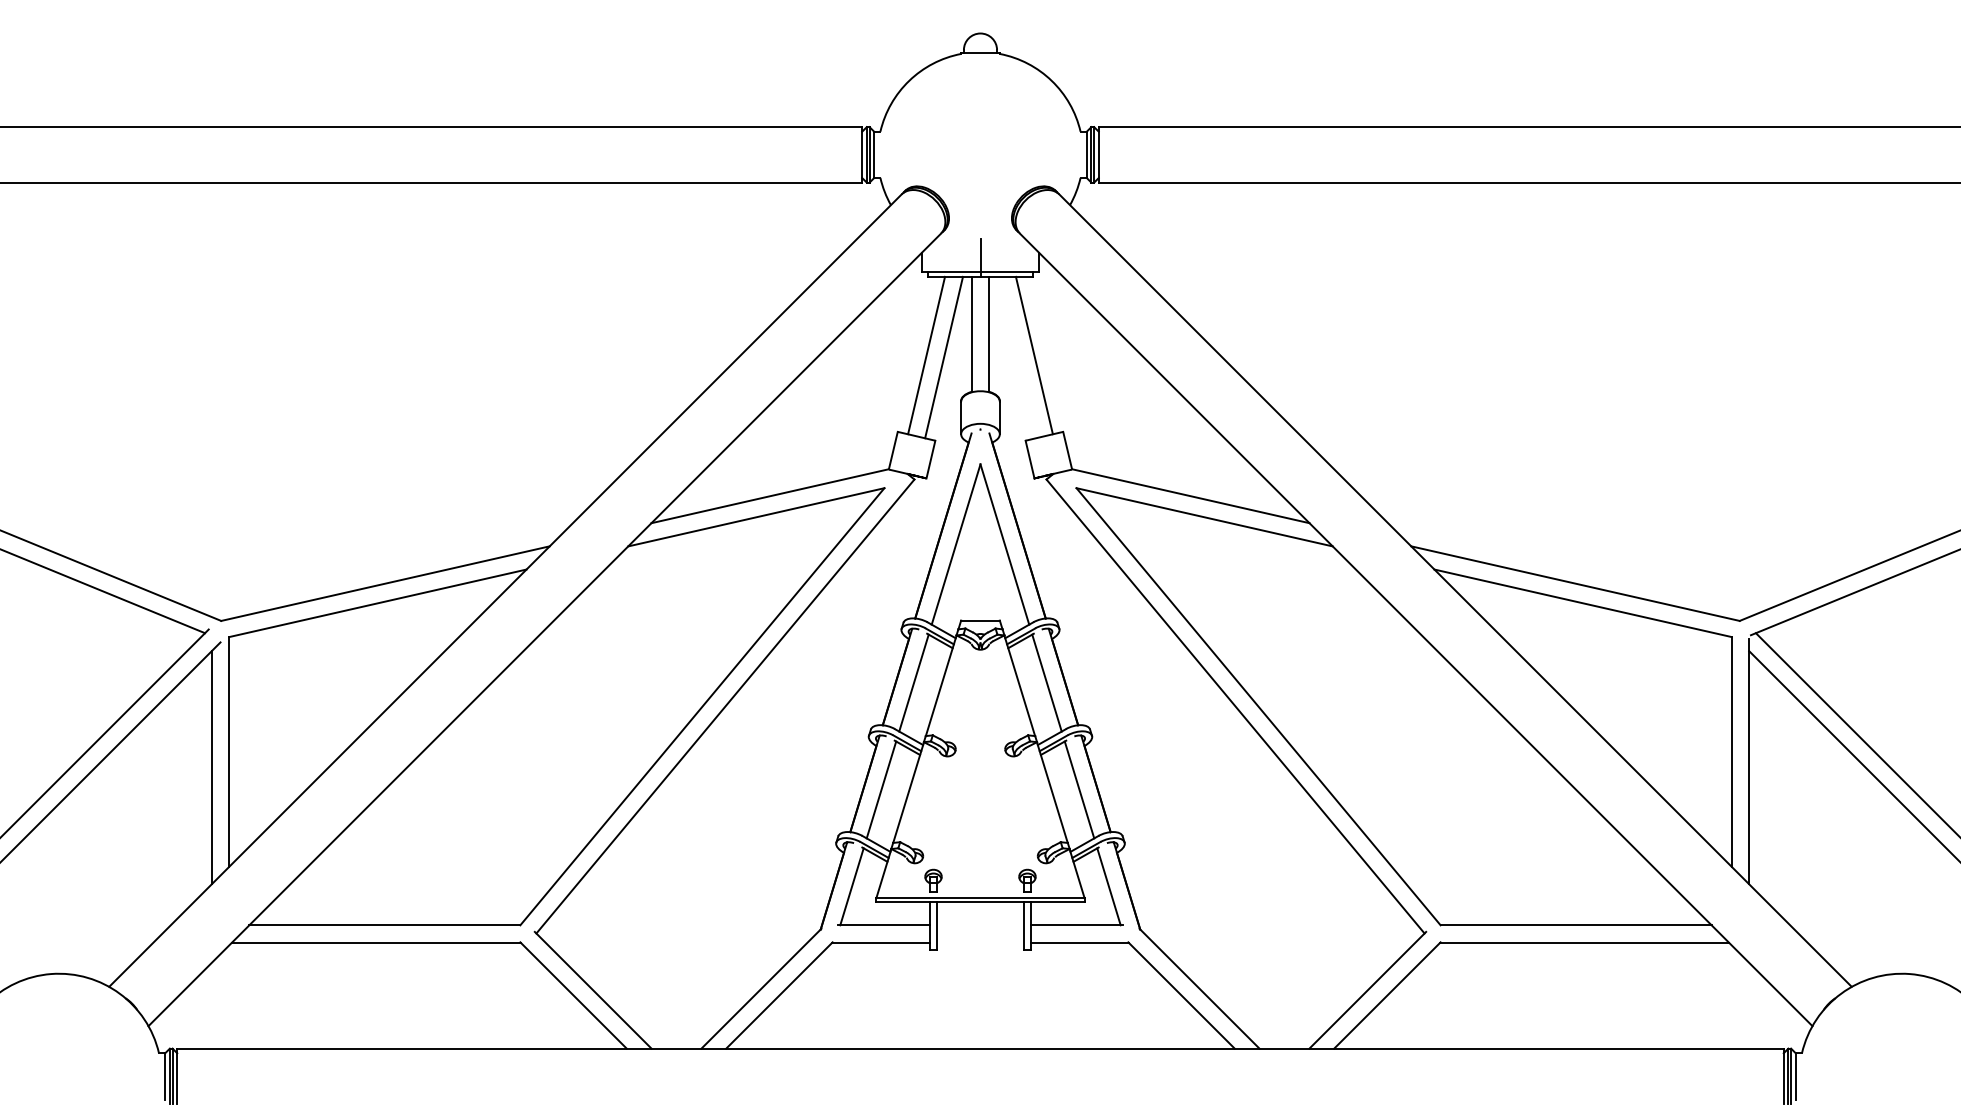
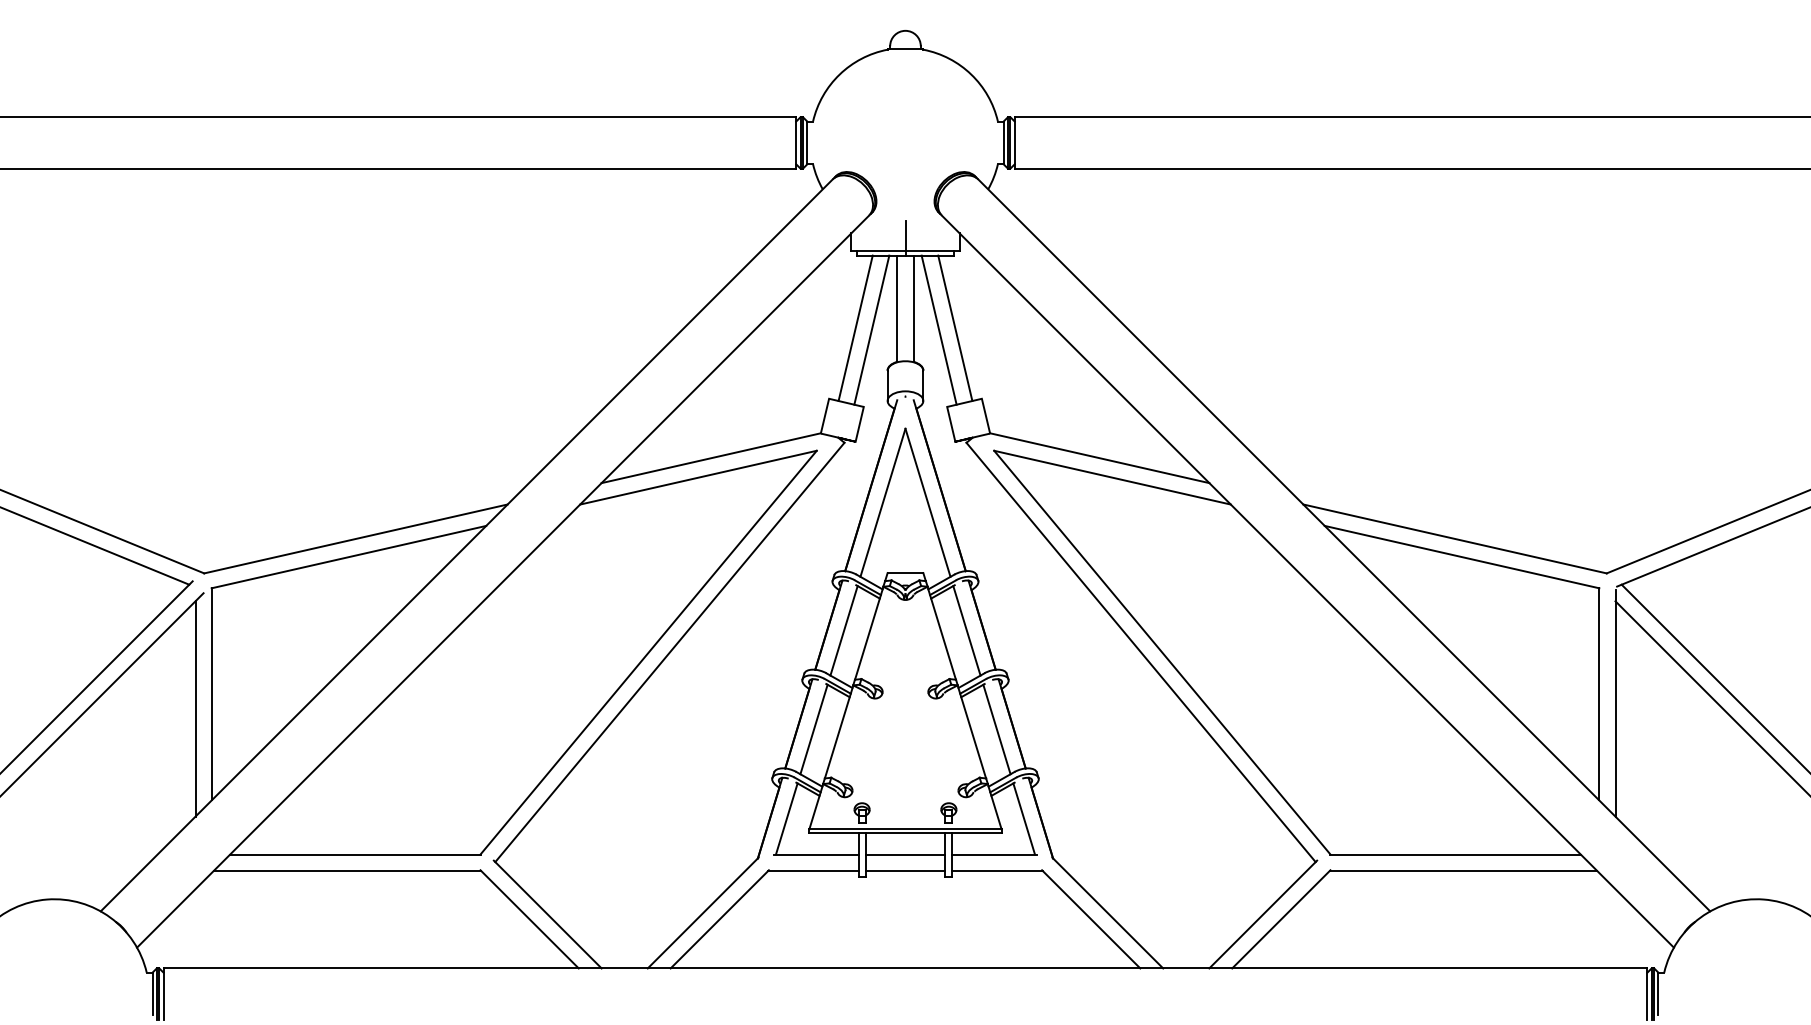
line: (1016, 356) -> (938, 329), added
line: (980, 925) -> (905, 854), added
line: (980, 942) -> (905, 870), added

